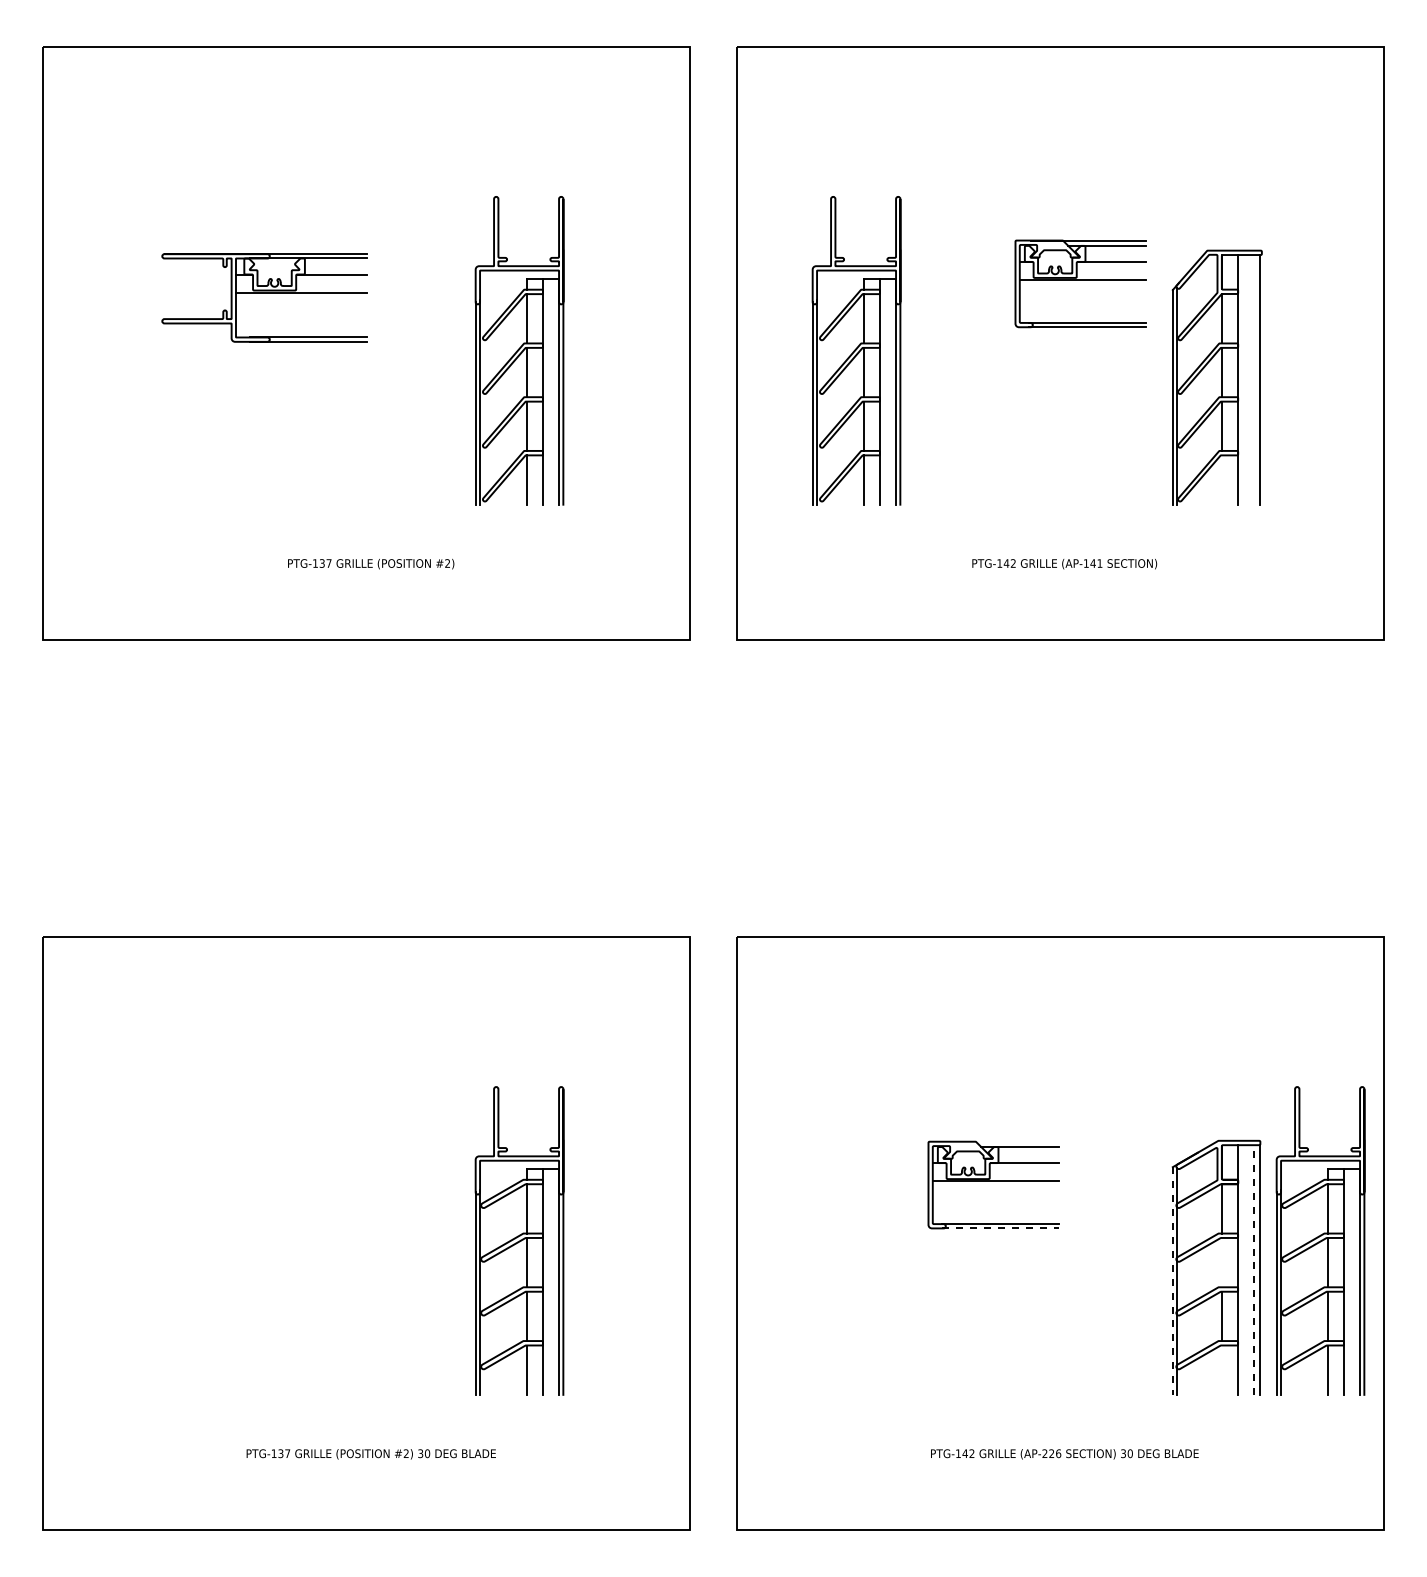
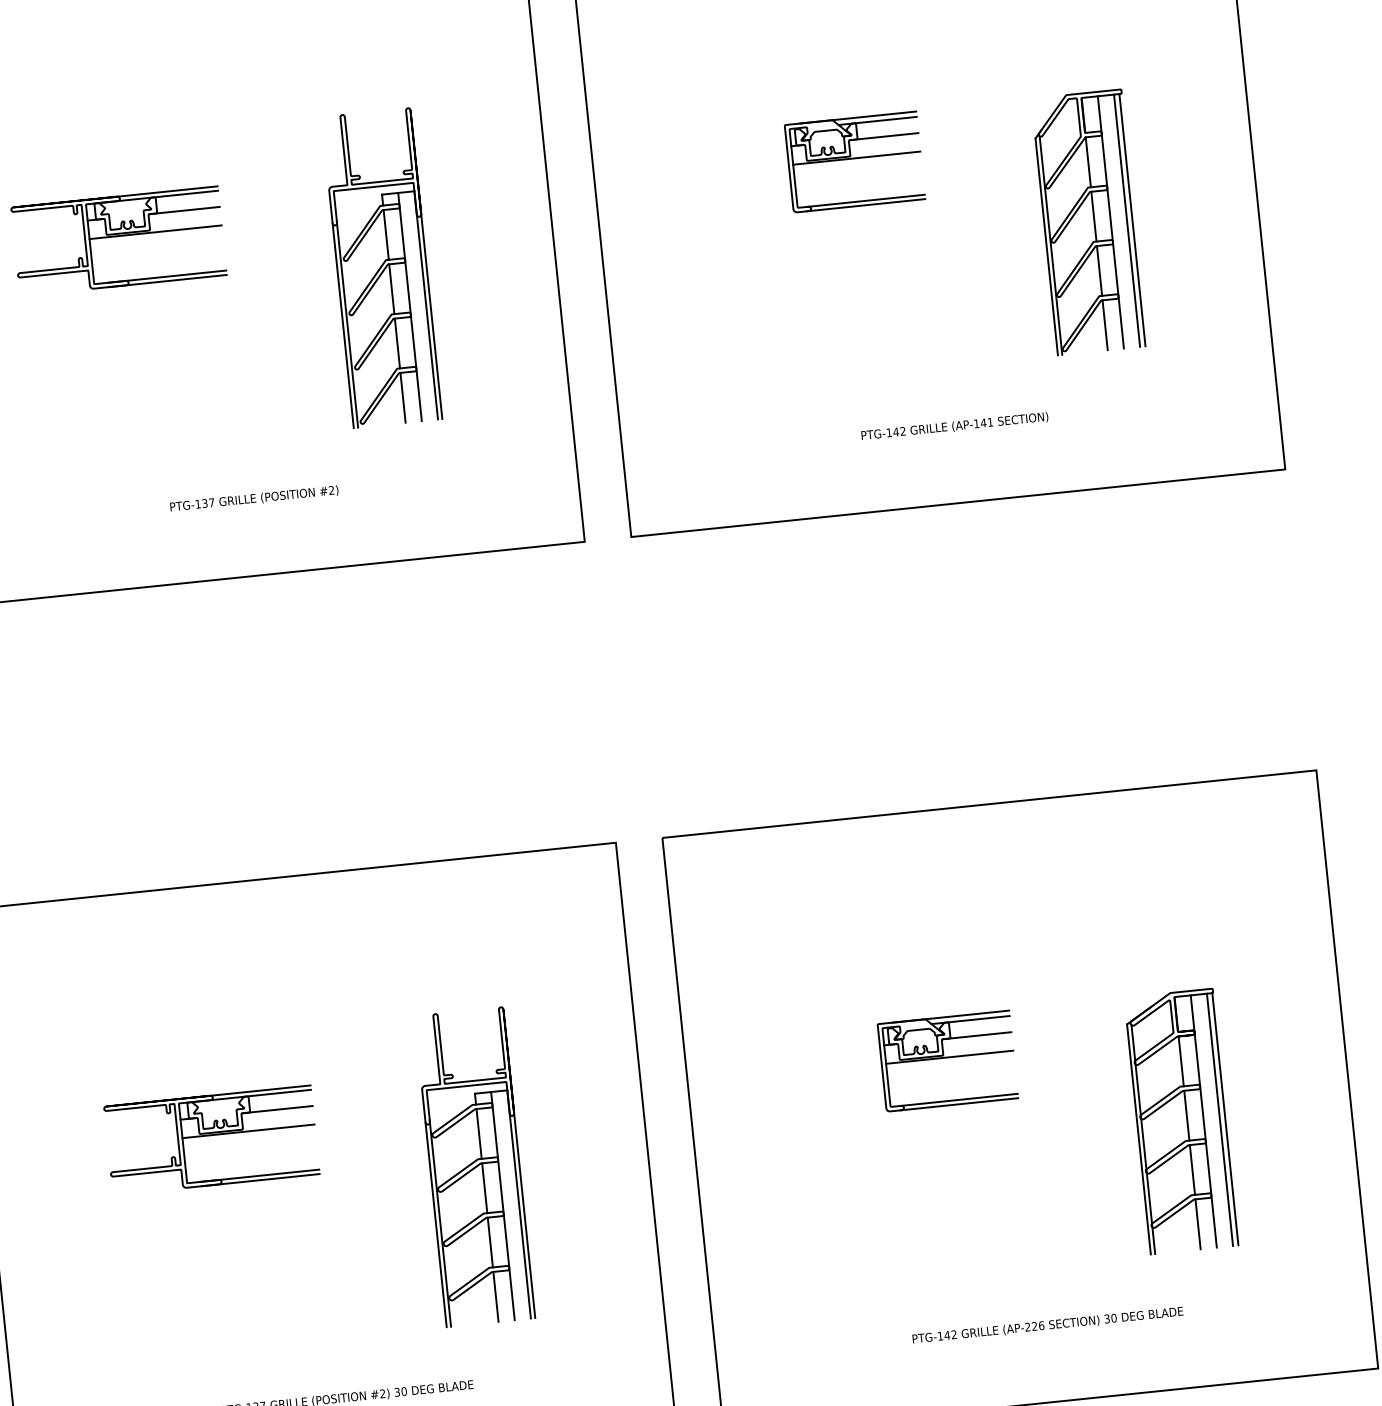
part: (1080, 283) -> (854, 161), moved
part: (856, 350) -> (722, 232), removed
line: (1254, 379) -> (1127, 220), added
line: (1222, 479) -> (1105, 324), added
line: (1000, 1141) -> (950, 1016), added
part: (264, 1187) -> (211, 1139), added
line: (1000, 1228) -> (959, 1104), dashed -> solid
part: (1320, 1240) -> (1283, 1083), removed
line: (1222, 1262) -> (1187, 1115), added
line: (1254, 1270) -> (1220, 1120), dashed -> solid
line: (1172, 1281) -> (1138, 1139), dashed -> solid
line: (1222, 1369) -> (1198, 1223), added

